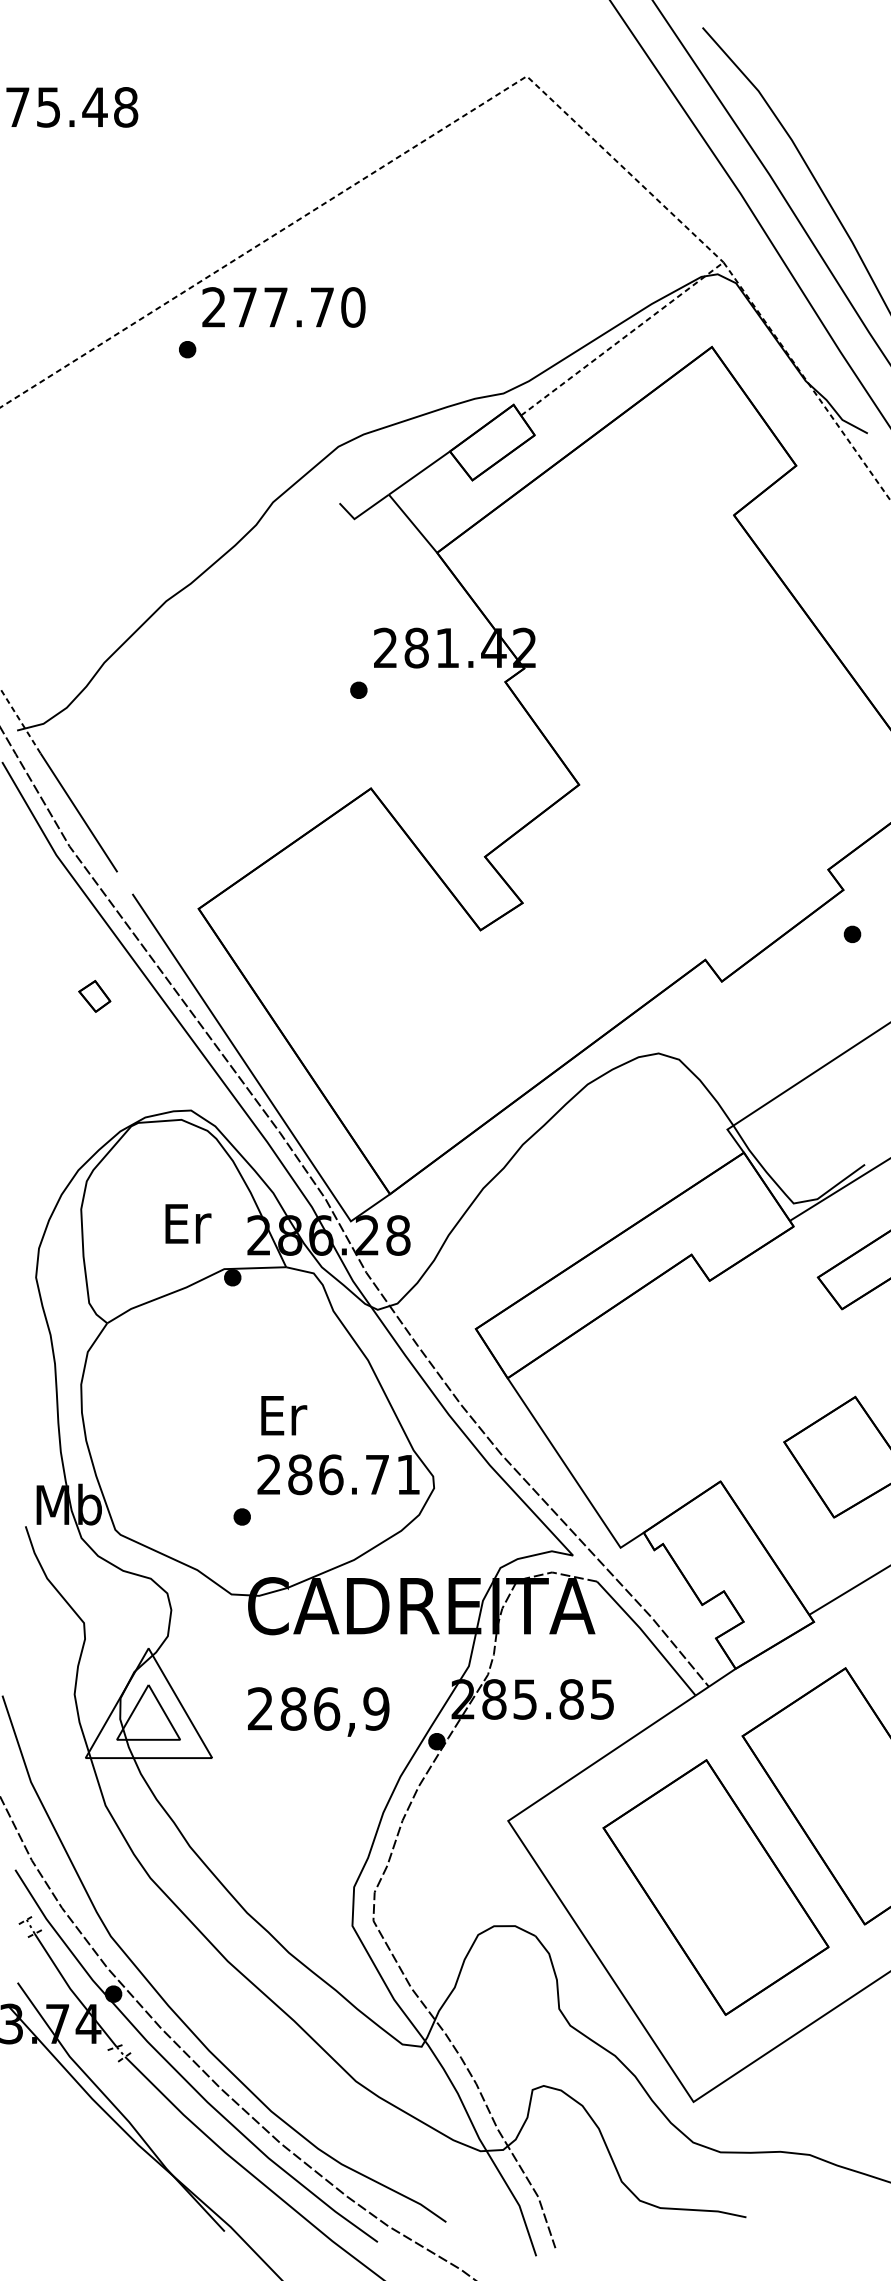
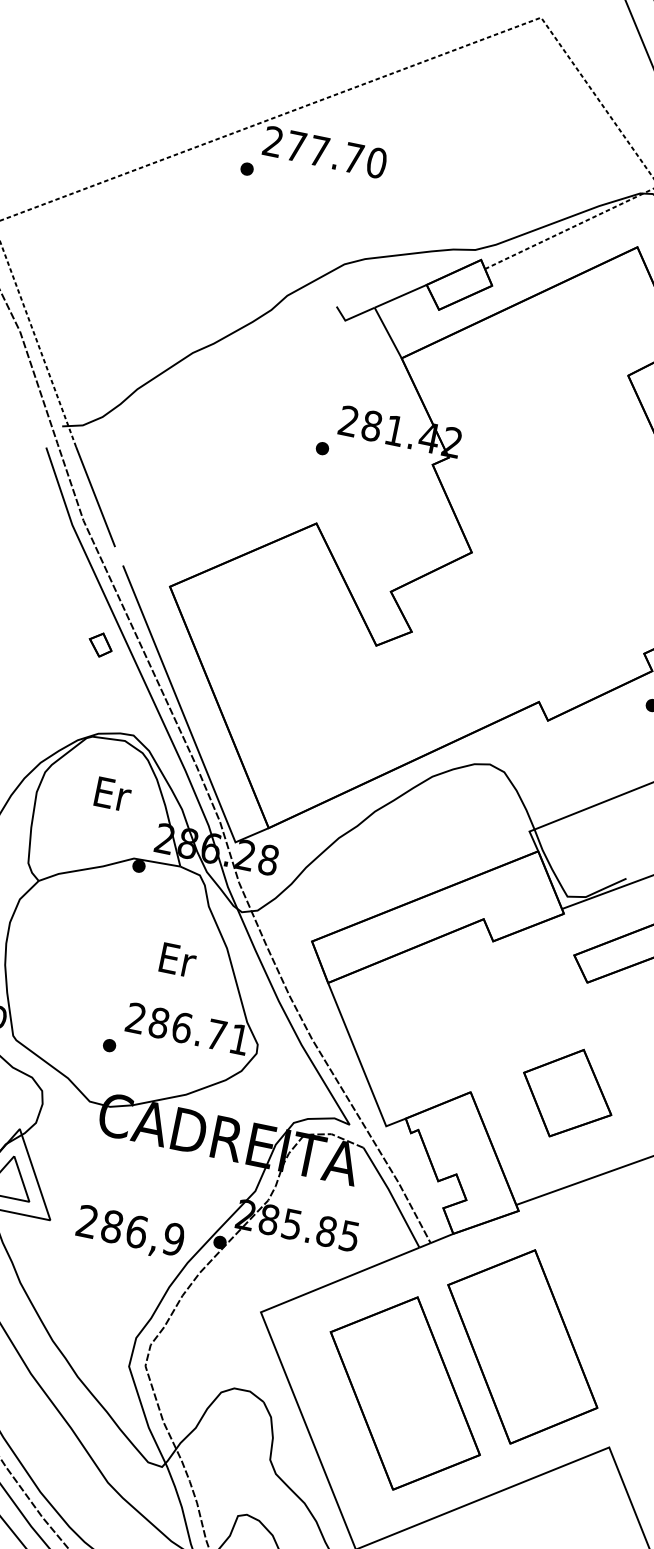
part: (94, 996) -> (100, 645), moved
text: (188, 1223) -> (113, 794), moved
text: (284, 1415) -> (178, 960), moved
text: (318, 1711) -> (130, 1232), moved

